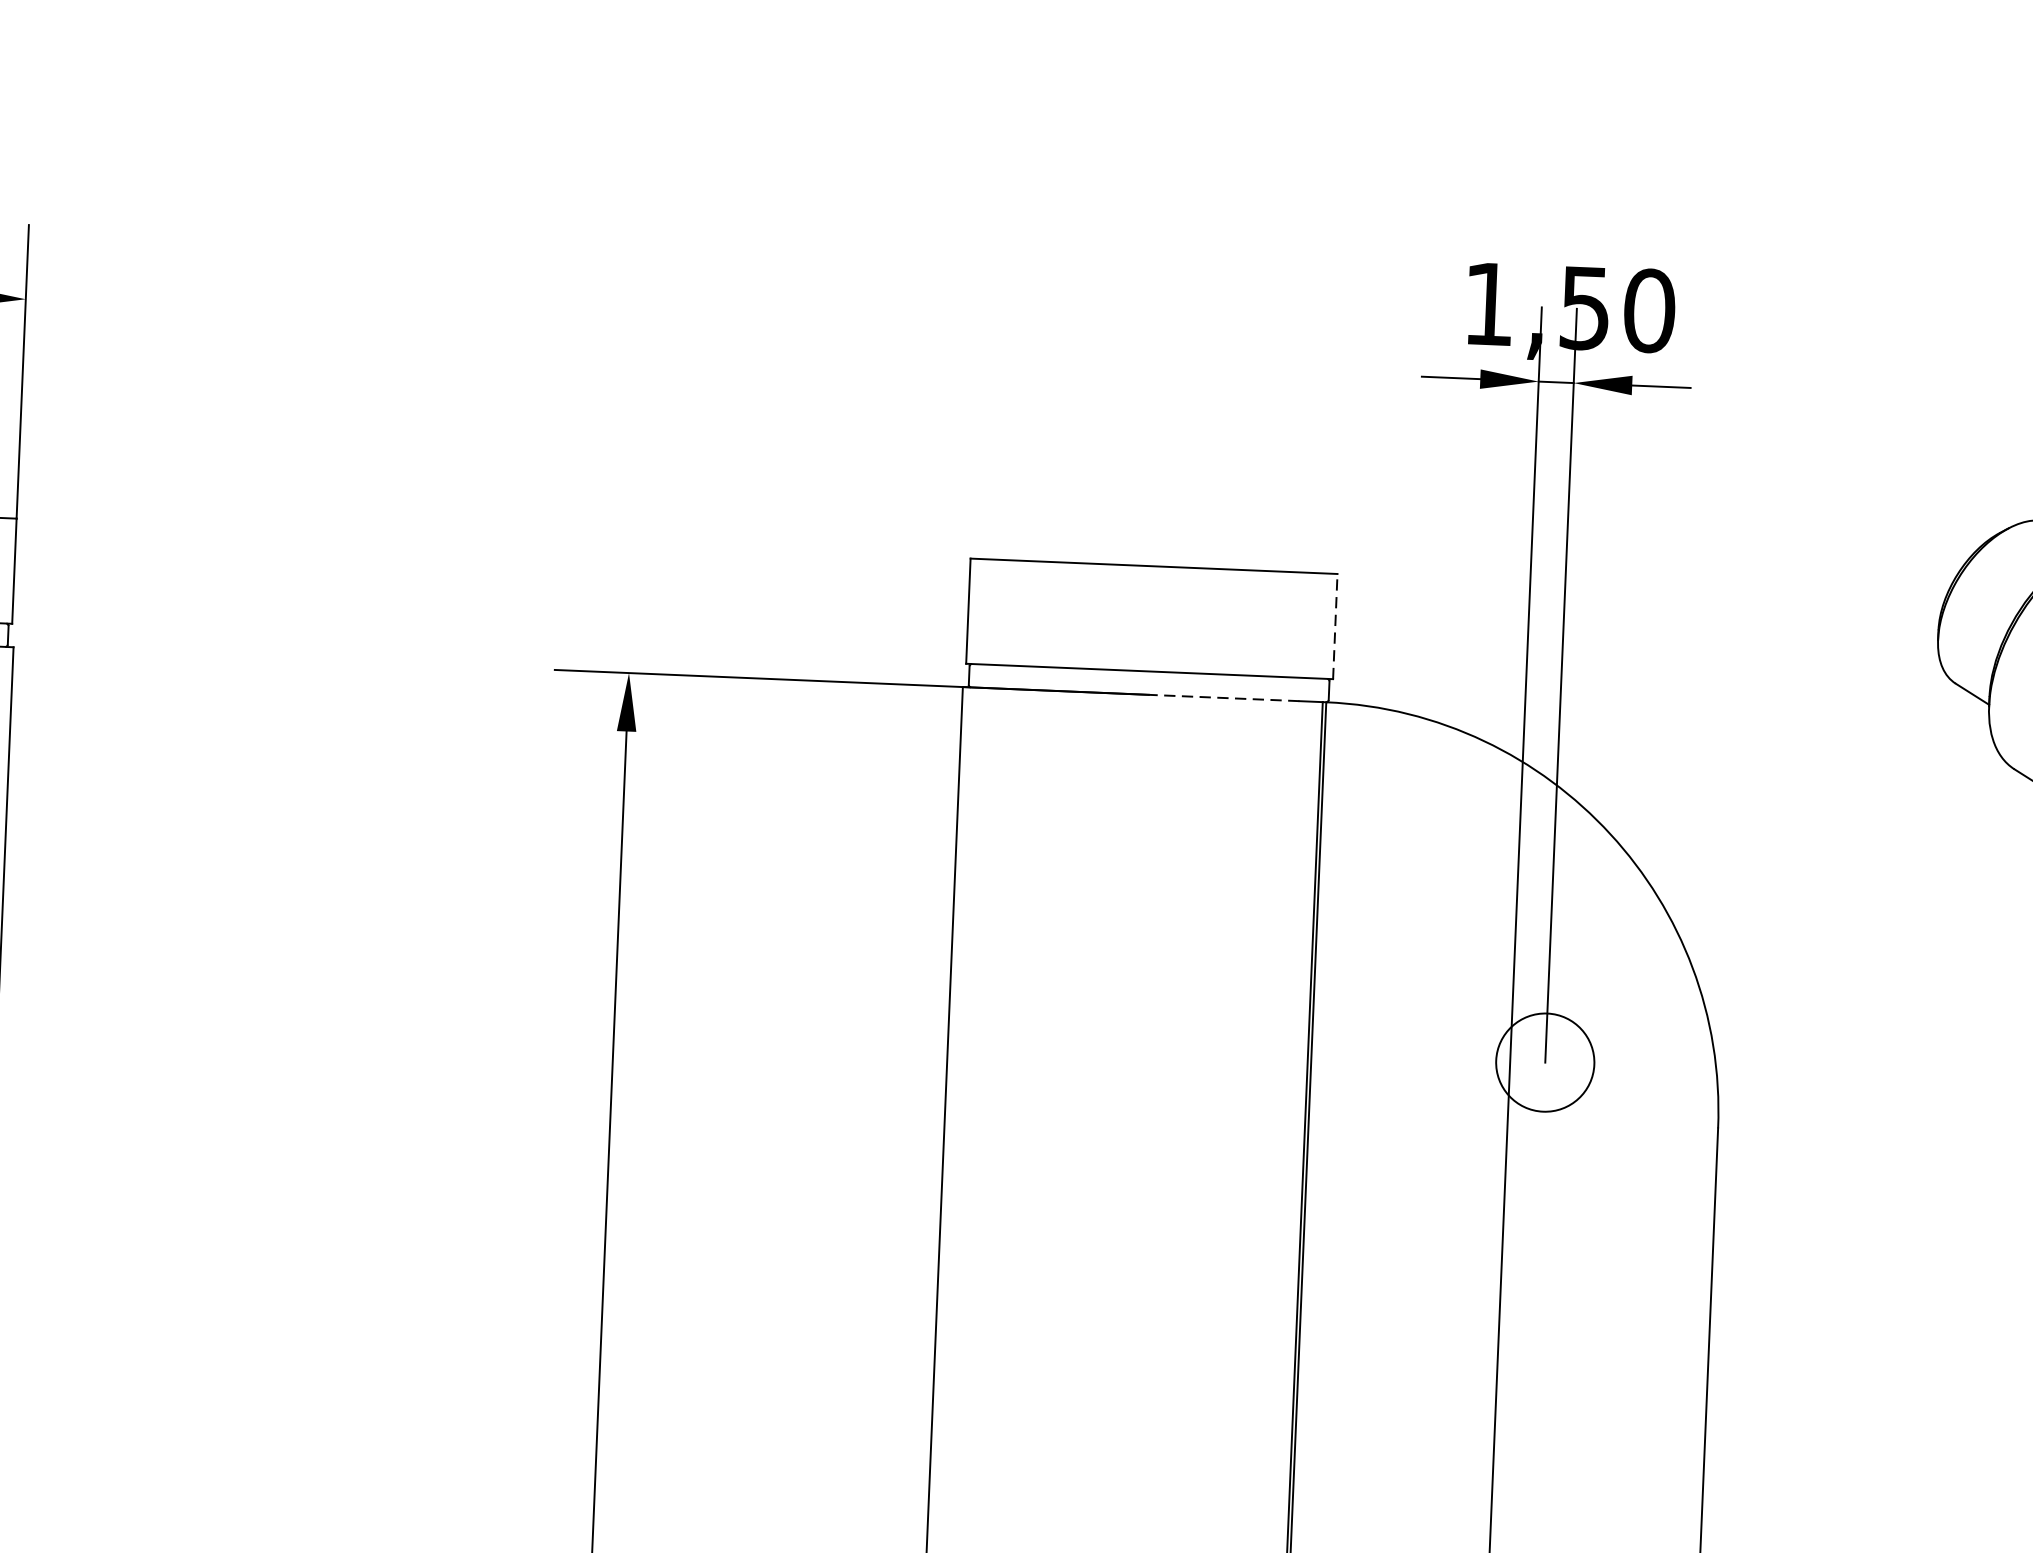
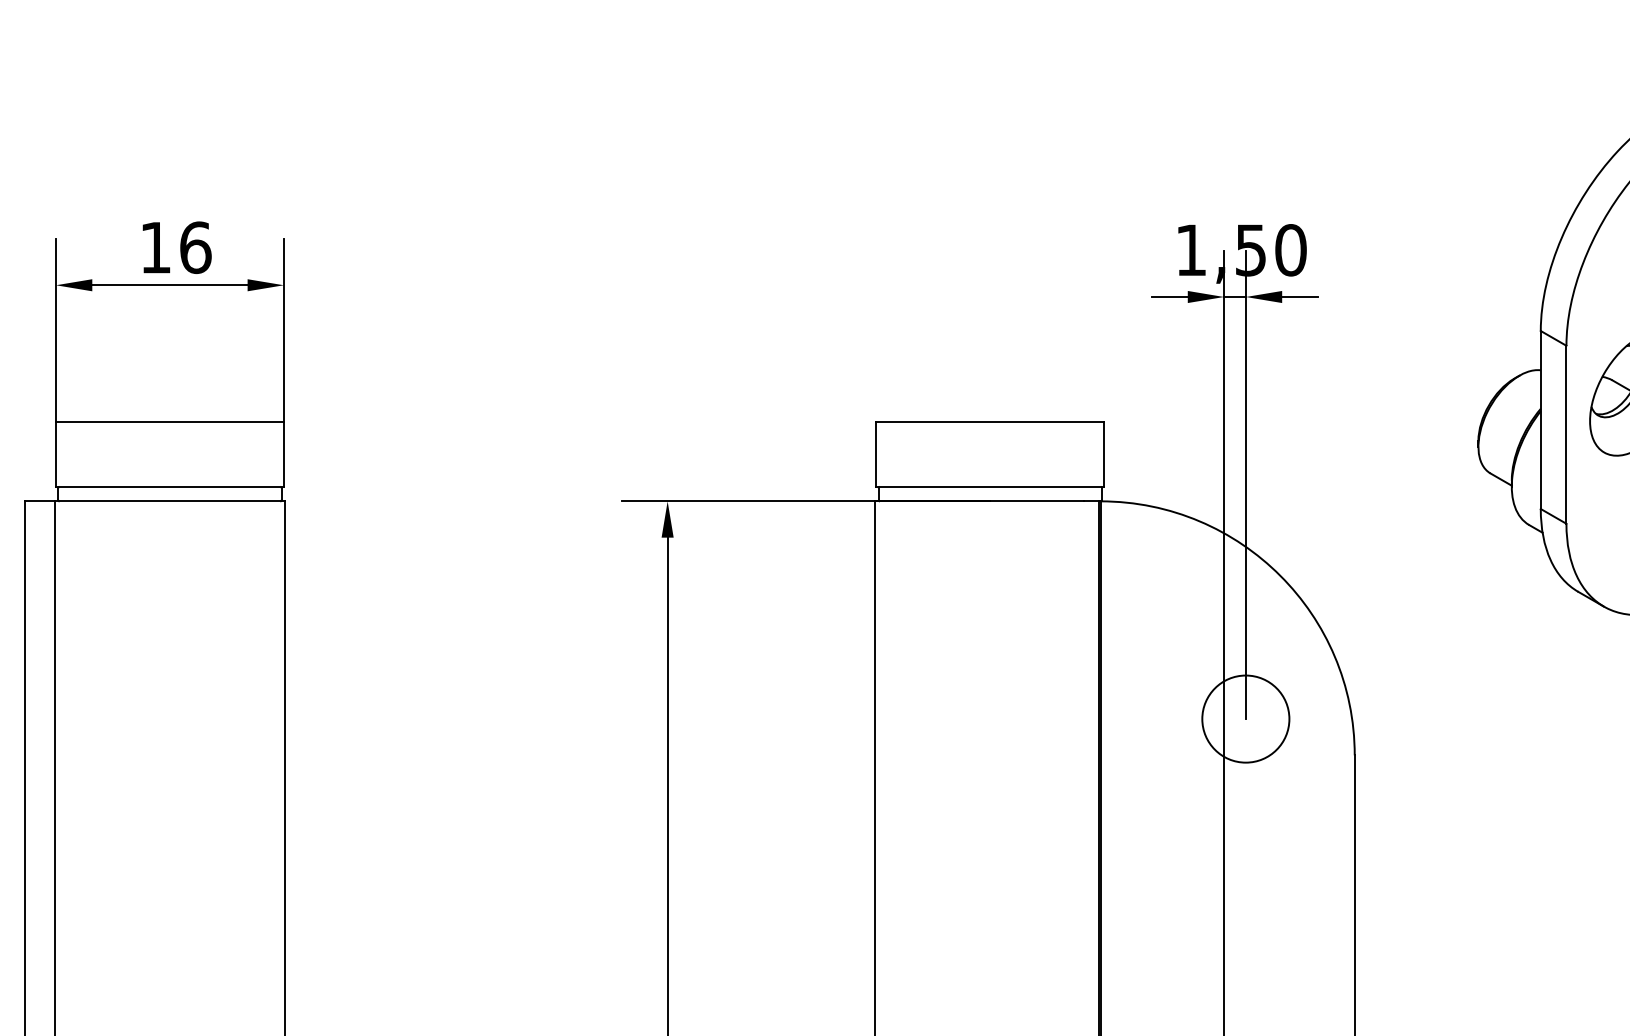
line: (1335, 627) -> (1104, 454), dashed -> solid
line: (1224, 698) -> (1037, 501), dashed -> solid
circle: (1544, 1061) -> (1245, 718), size x1.43

